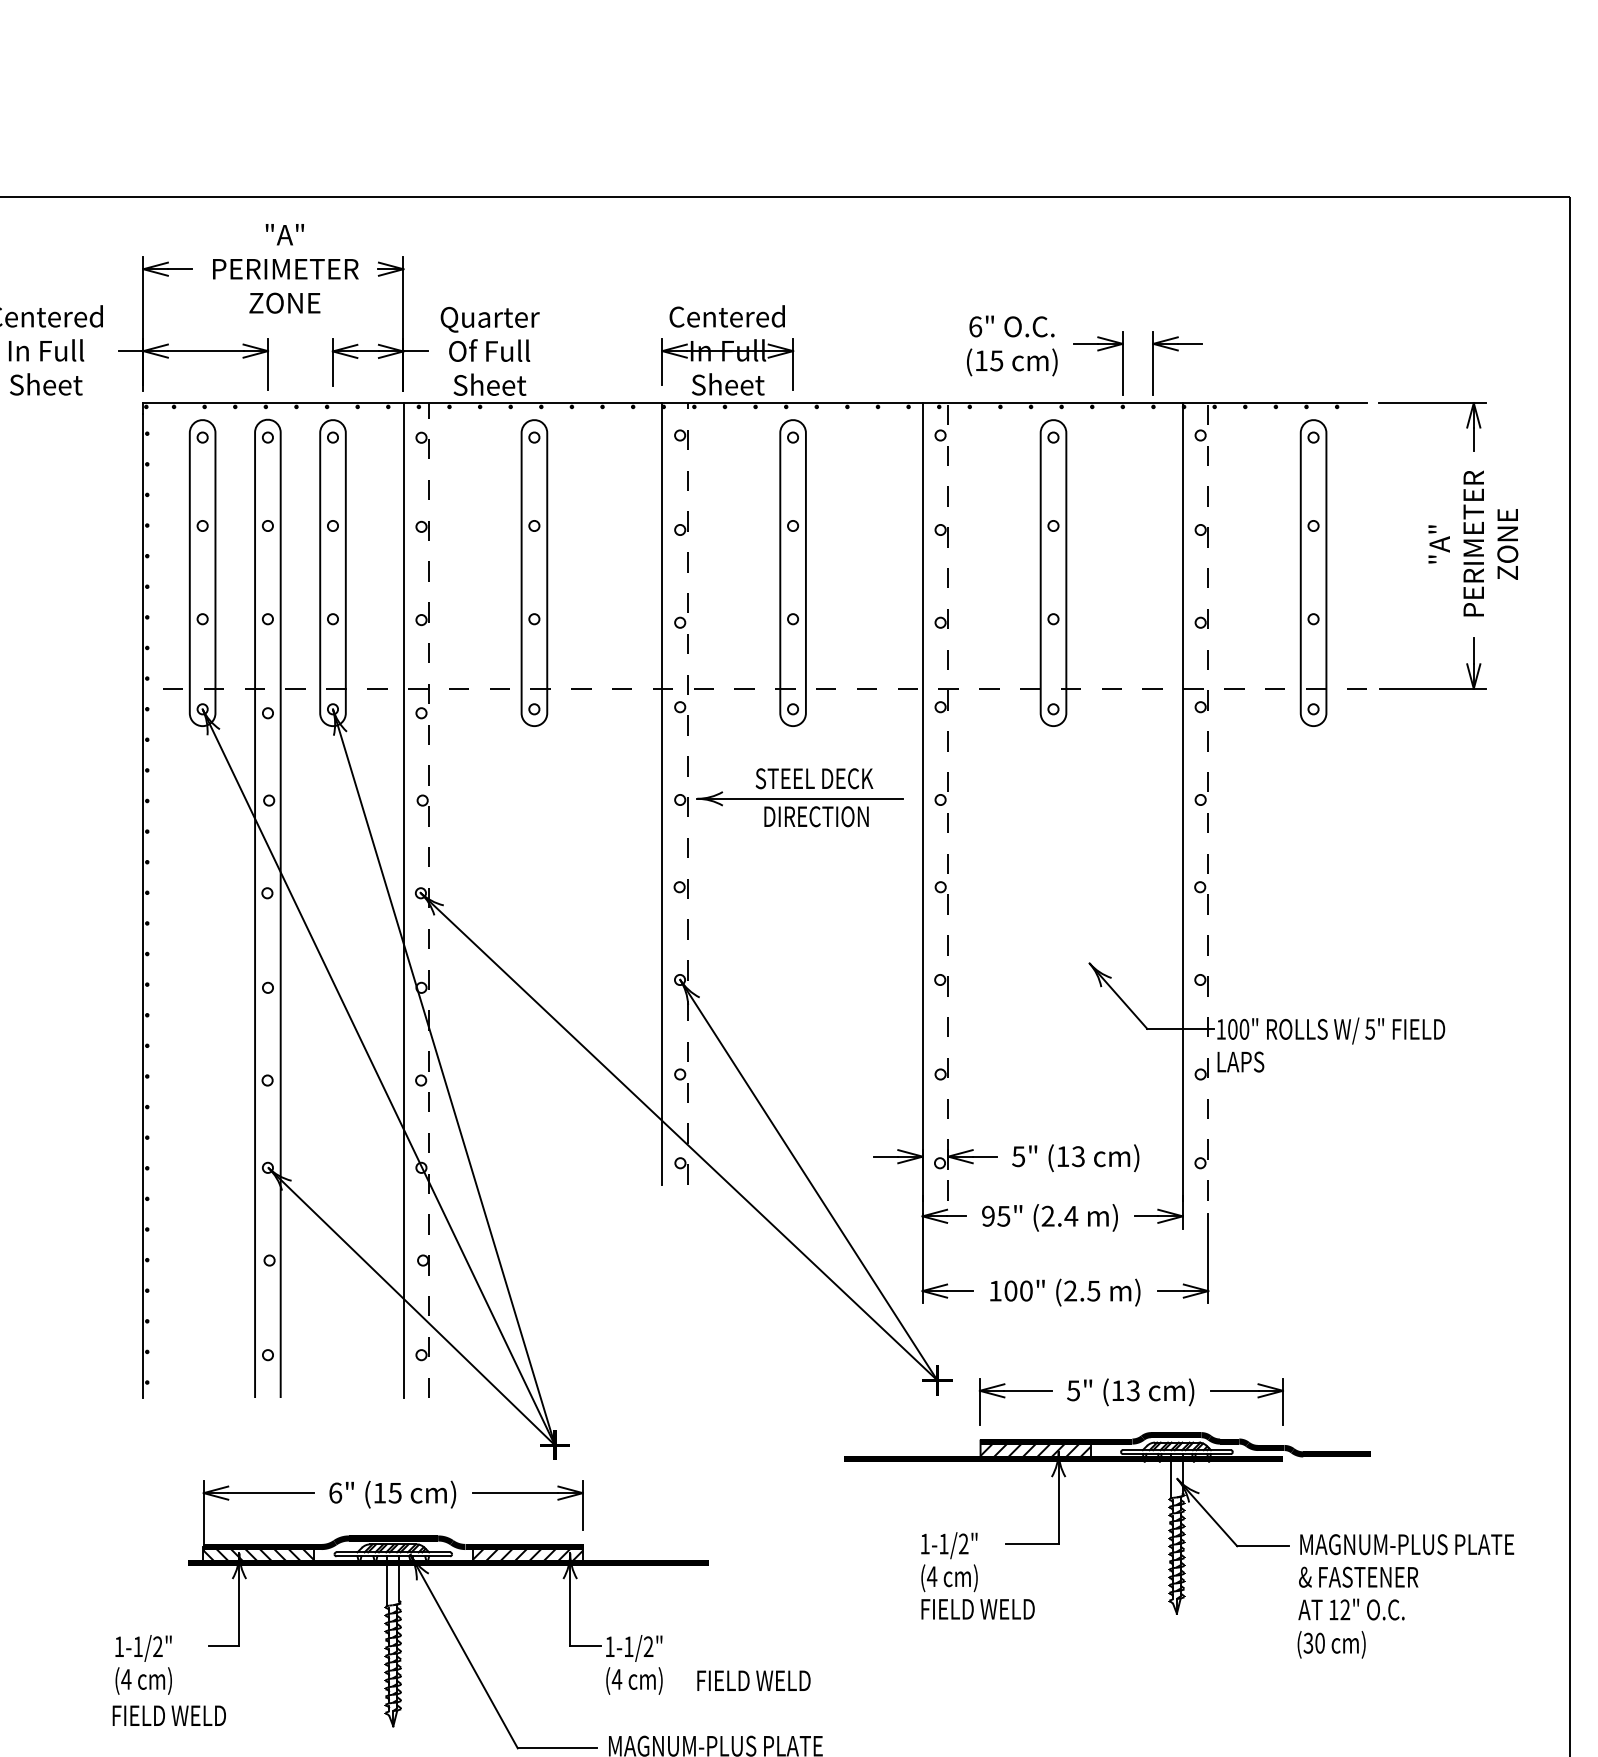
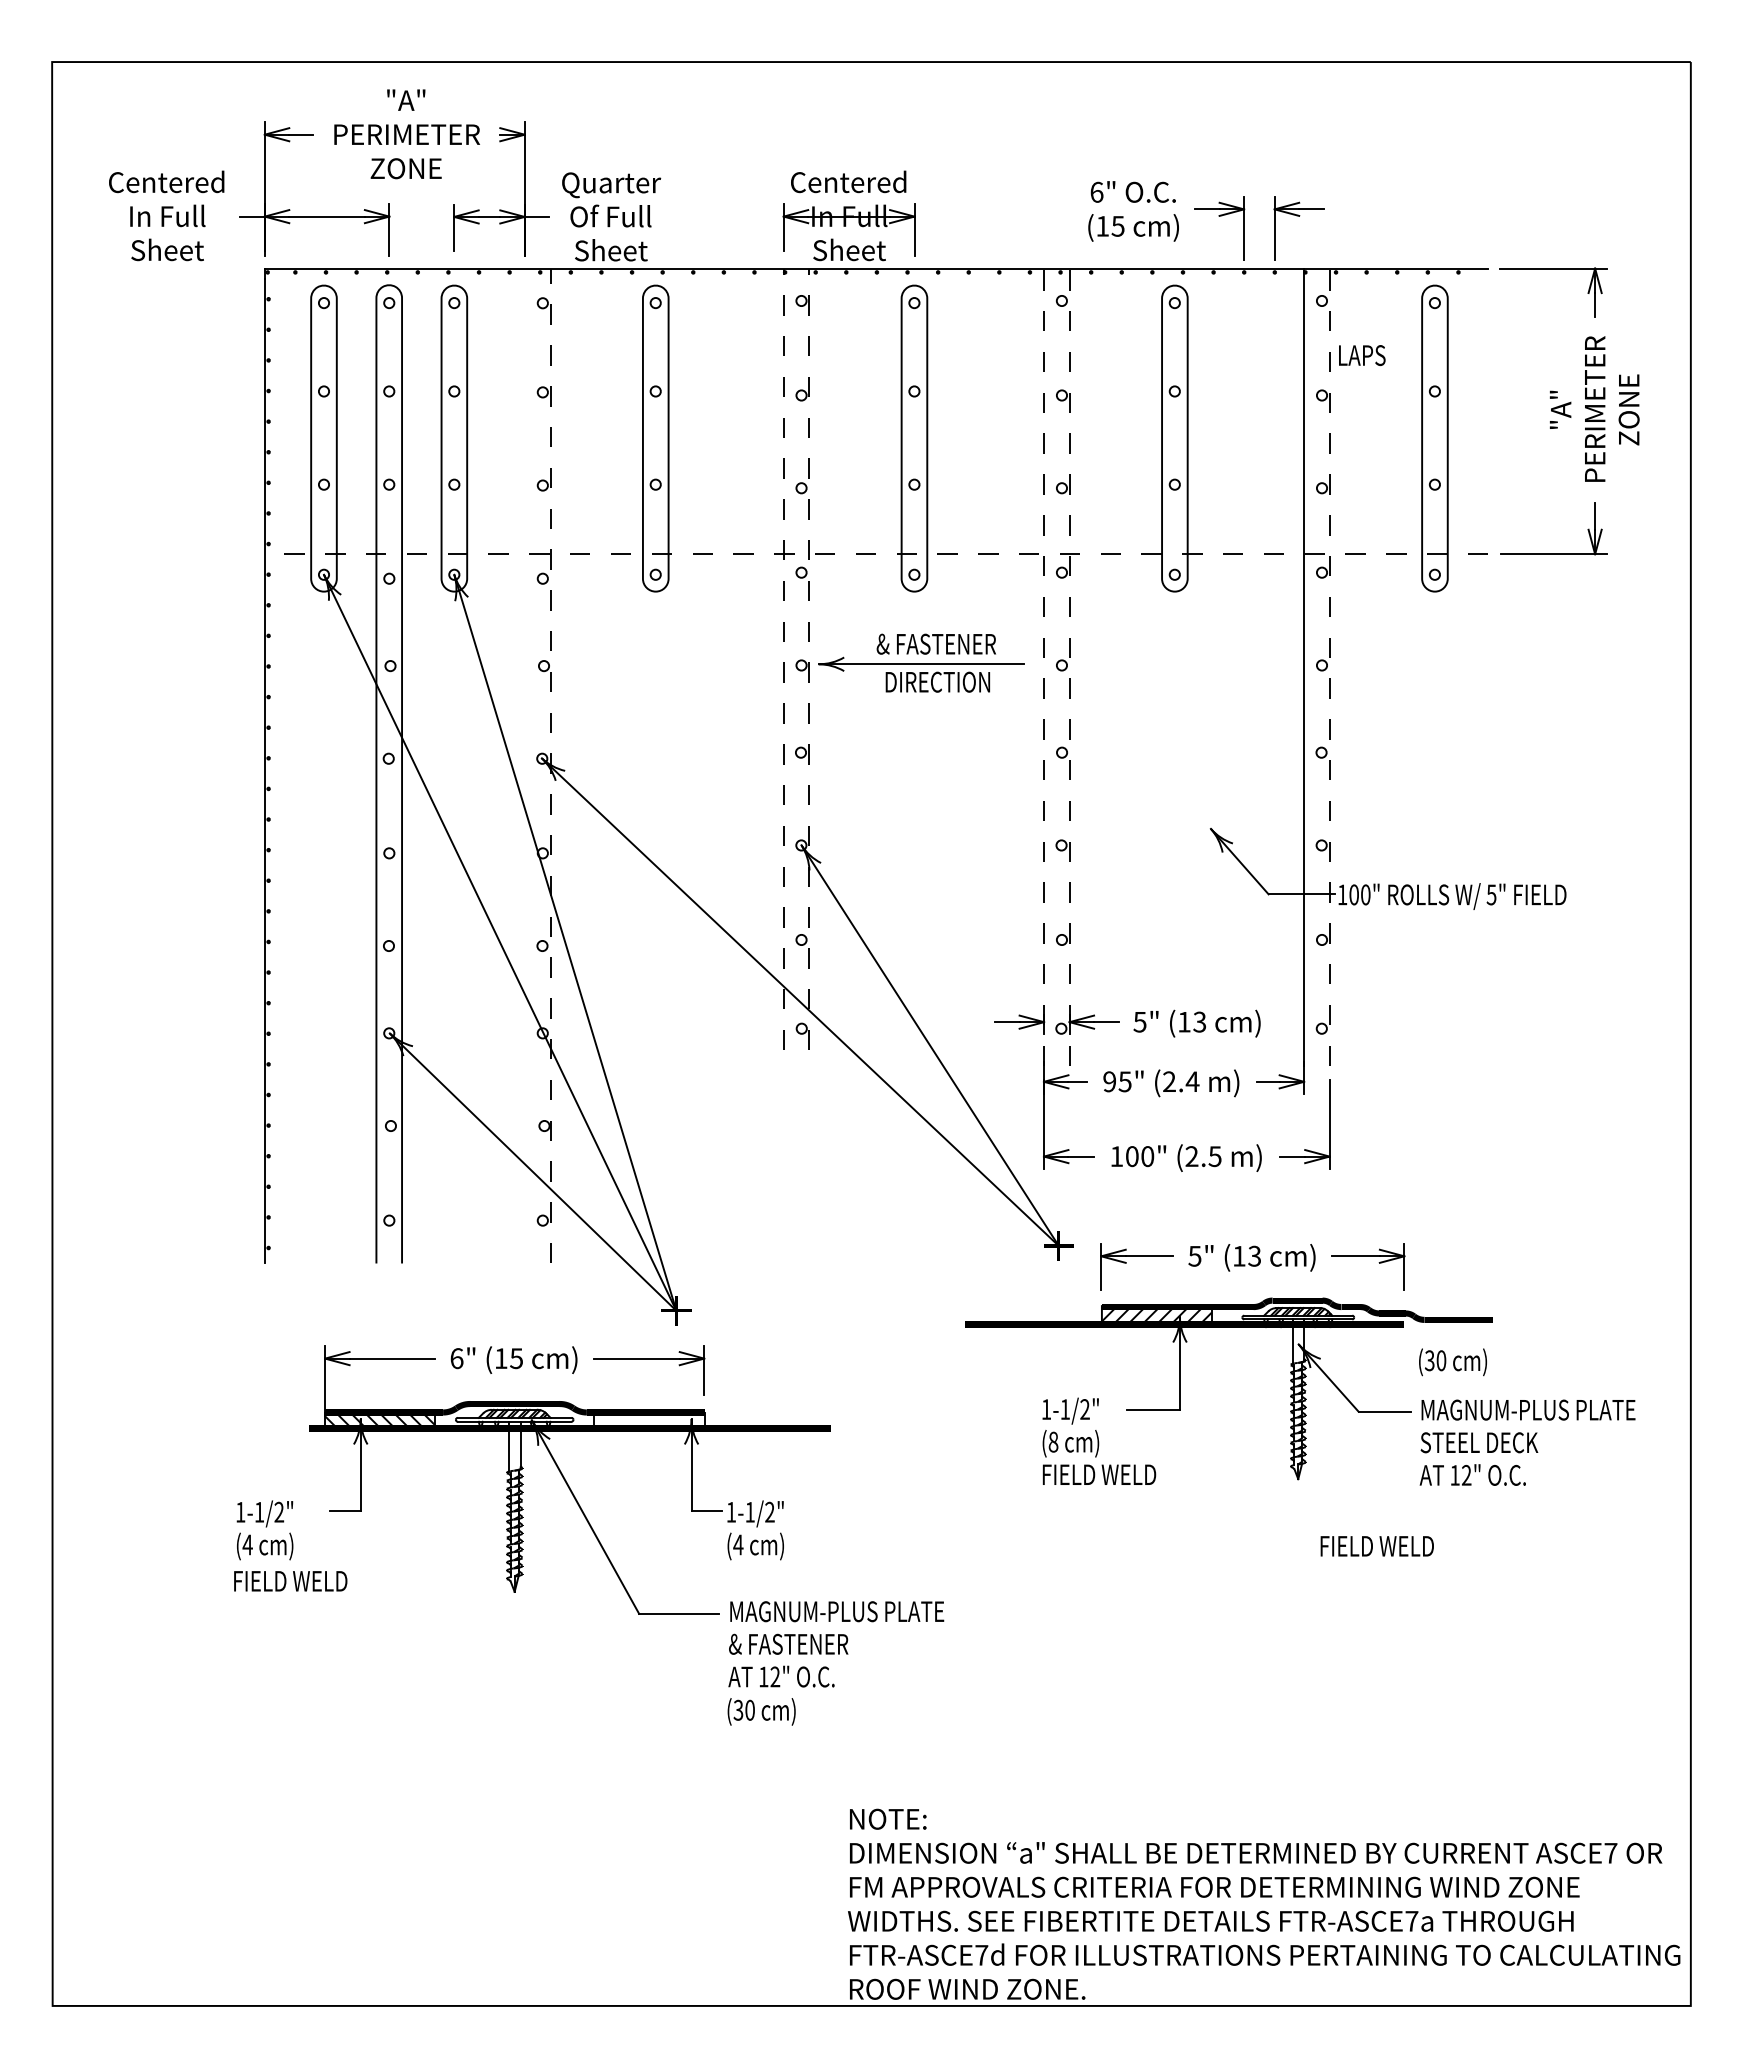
text: (815, 778) -> (936, 643), STEEL DECK -> & FASTENER
line: (662, 794) -> (783, 659), solid -> dashed
line: (923, 802) -> (1044, 667), solid -> dashed
line: (403, 900) -> (524, 765), removed
text: (1241, 1062) -> (1362, 355), moved
hatch: (527, 1555) -> (648, 1420), removed
text: (932, 1576) -> (1053, 1441), (4 -> (8
text: (1358, 1577) -> (1479, 1442), & FASTENER -> STEEL DECK
text: (1331, 1645) -> (1452, 1362), moved
text: (753, 1681) -> (1376, 1546), moved

